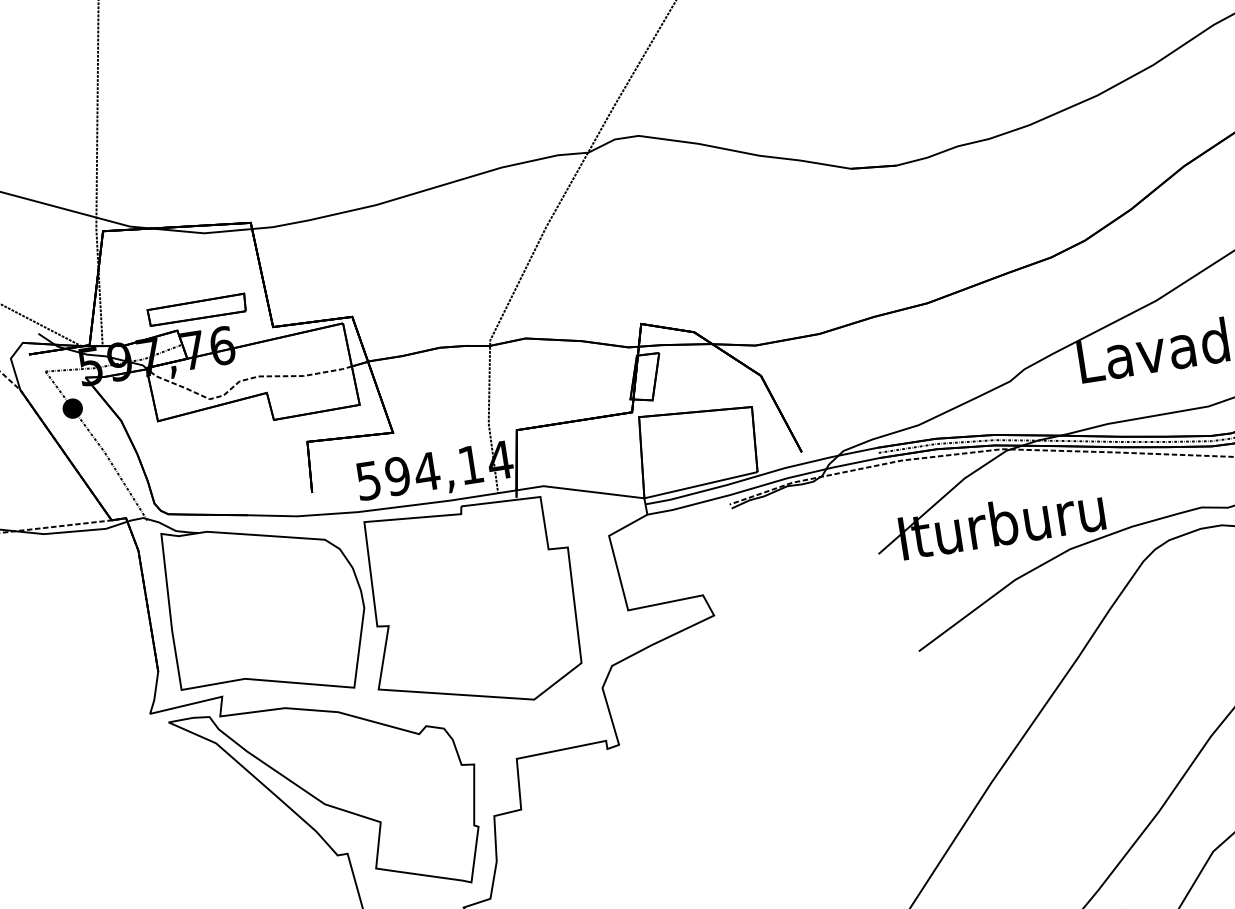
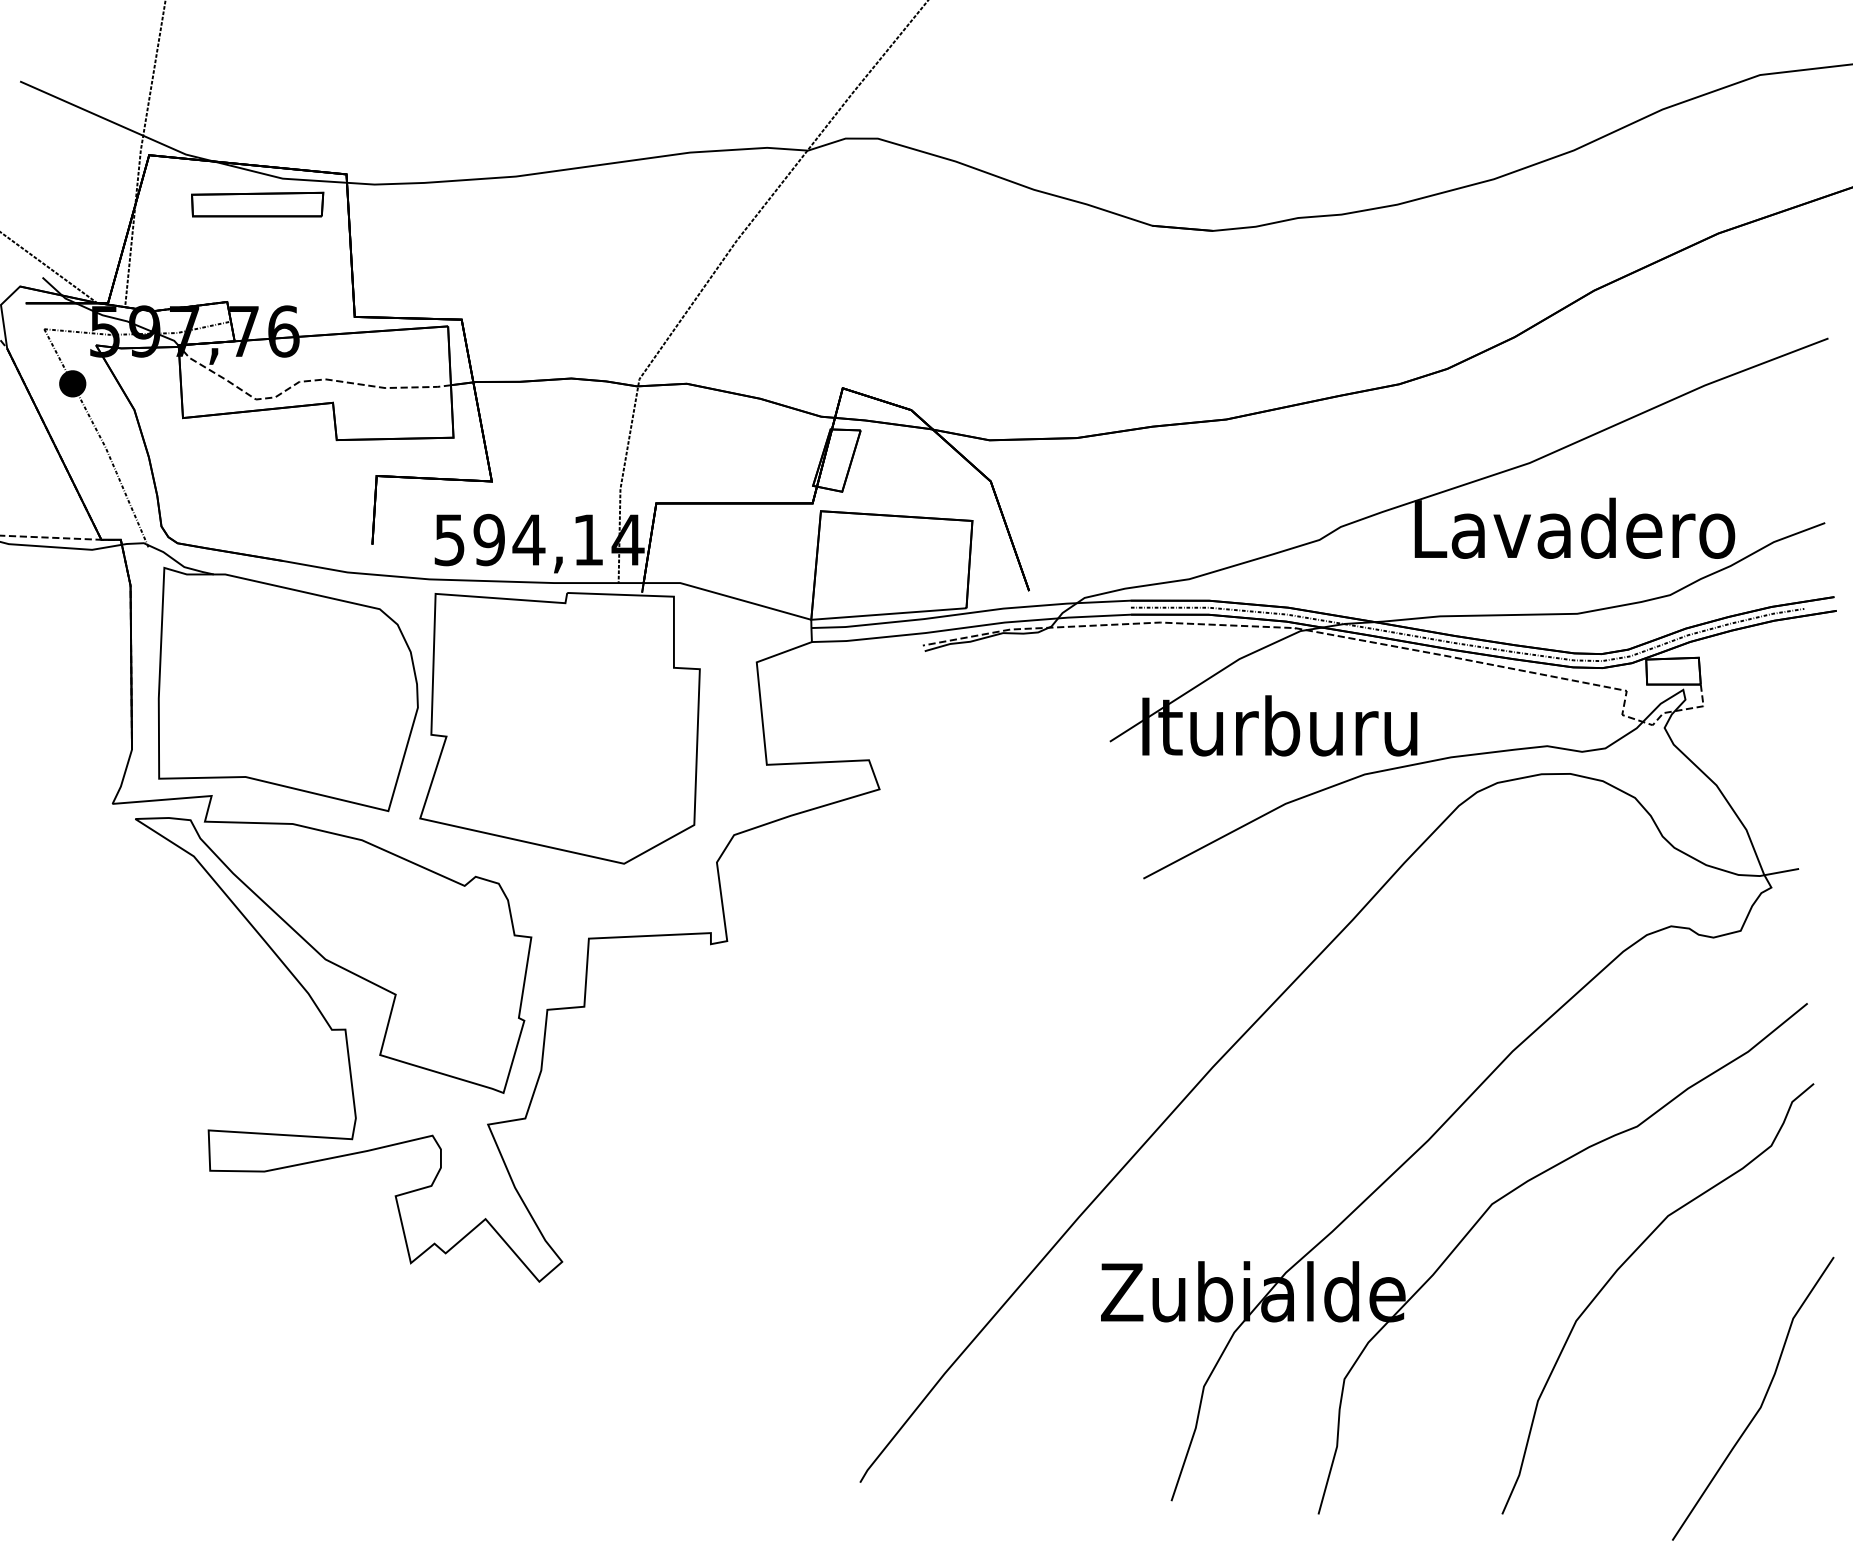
part: (197, 309) -> (257, 204), moved

